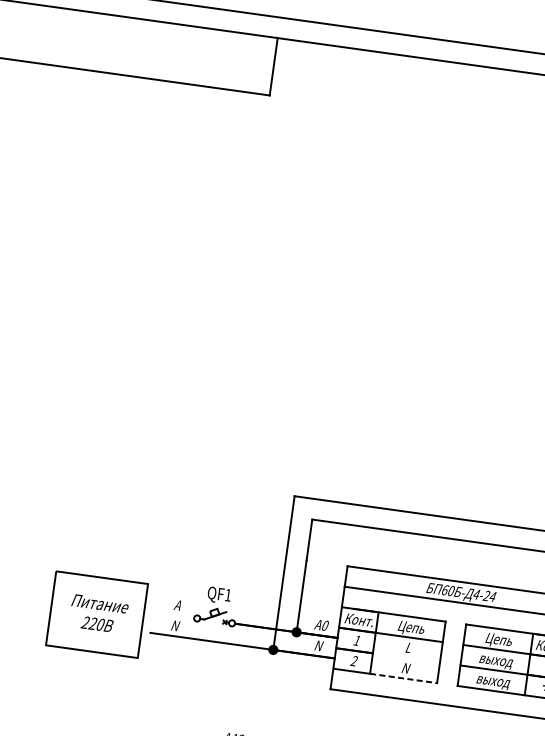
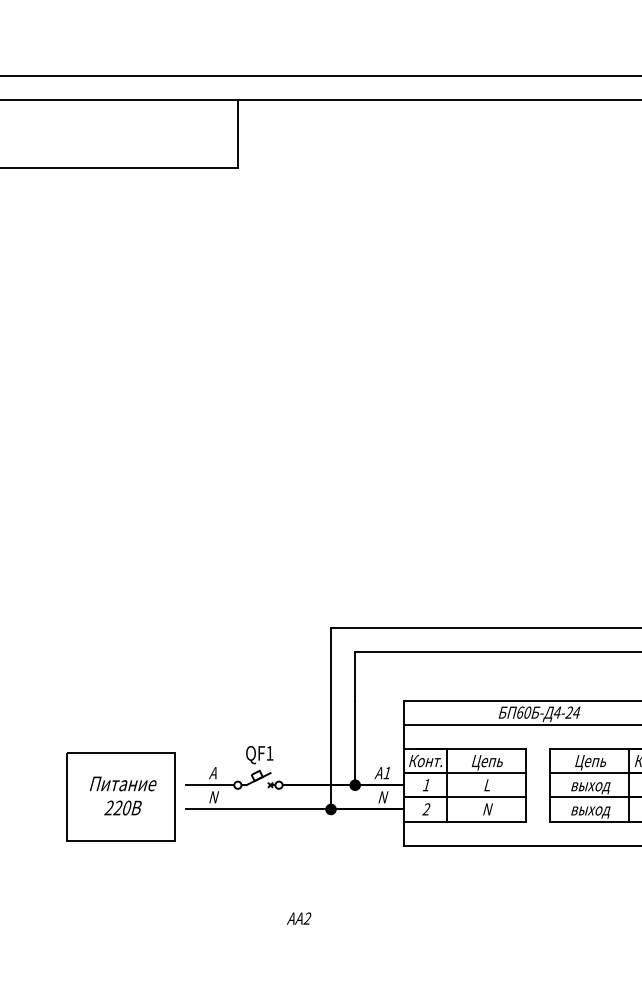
line: (173, 615) -> (209, 785), added
text: (324, 626) -> (386, 773), A0 -> A1
line: (406, 658) -> (486, 797), added
line: (403, 678) -> (486, 821), dashed -> solid

